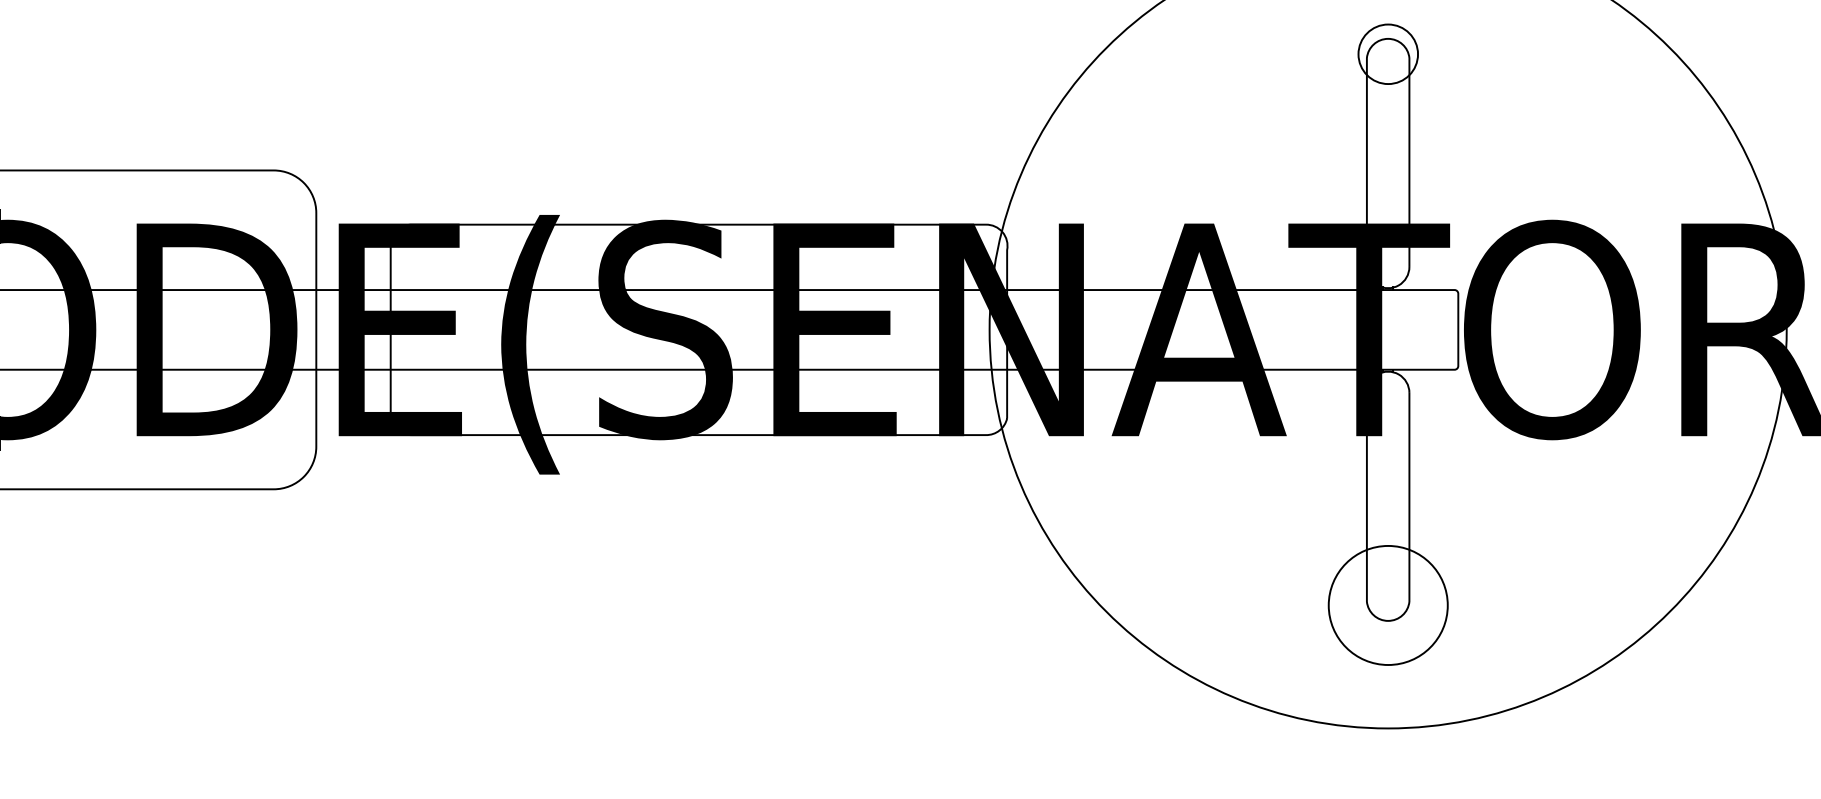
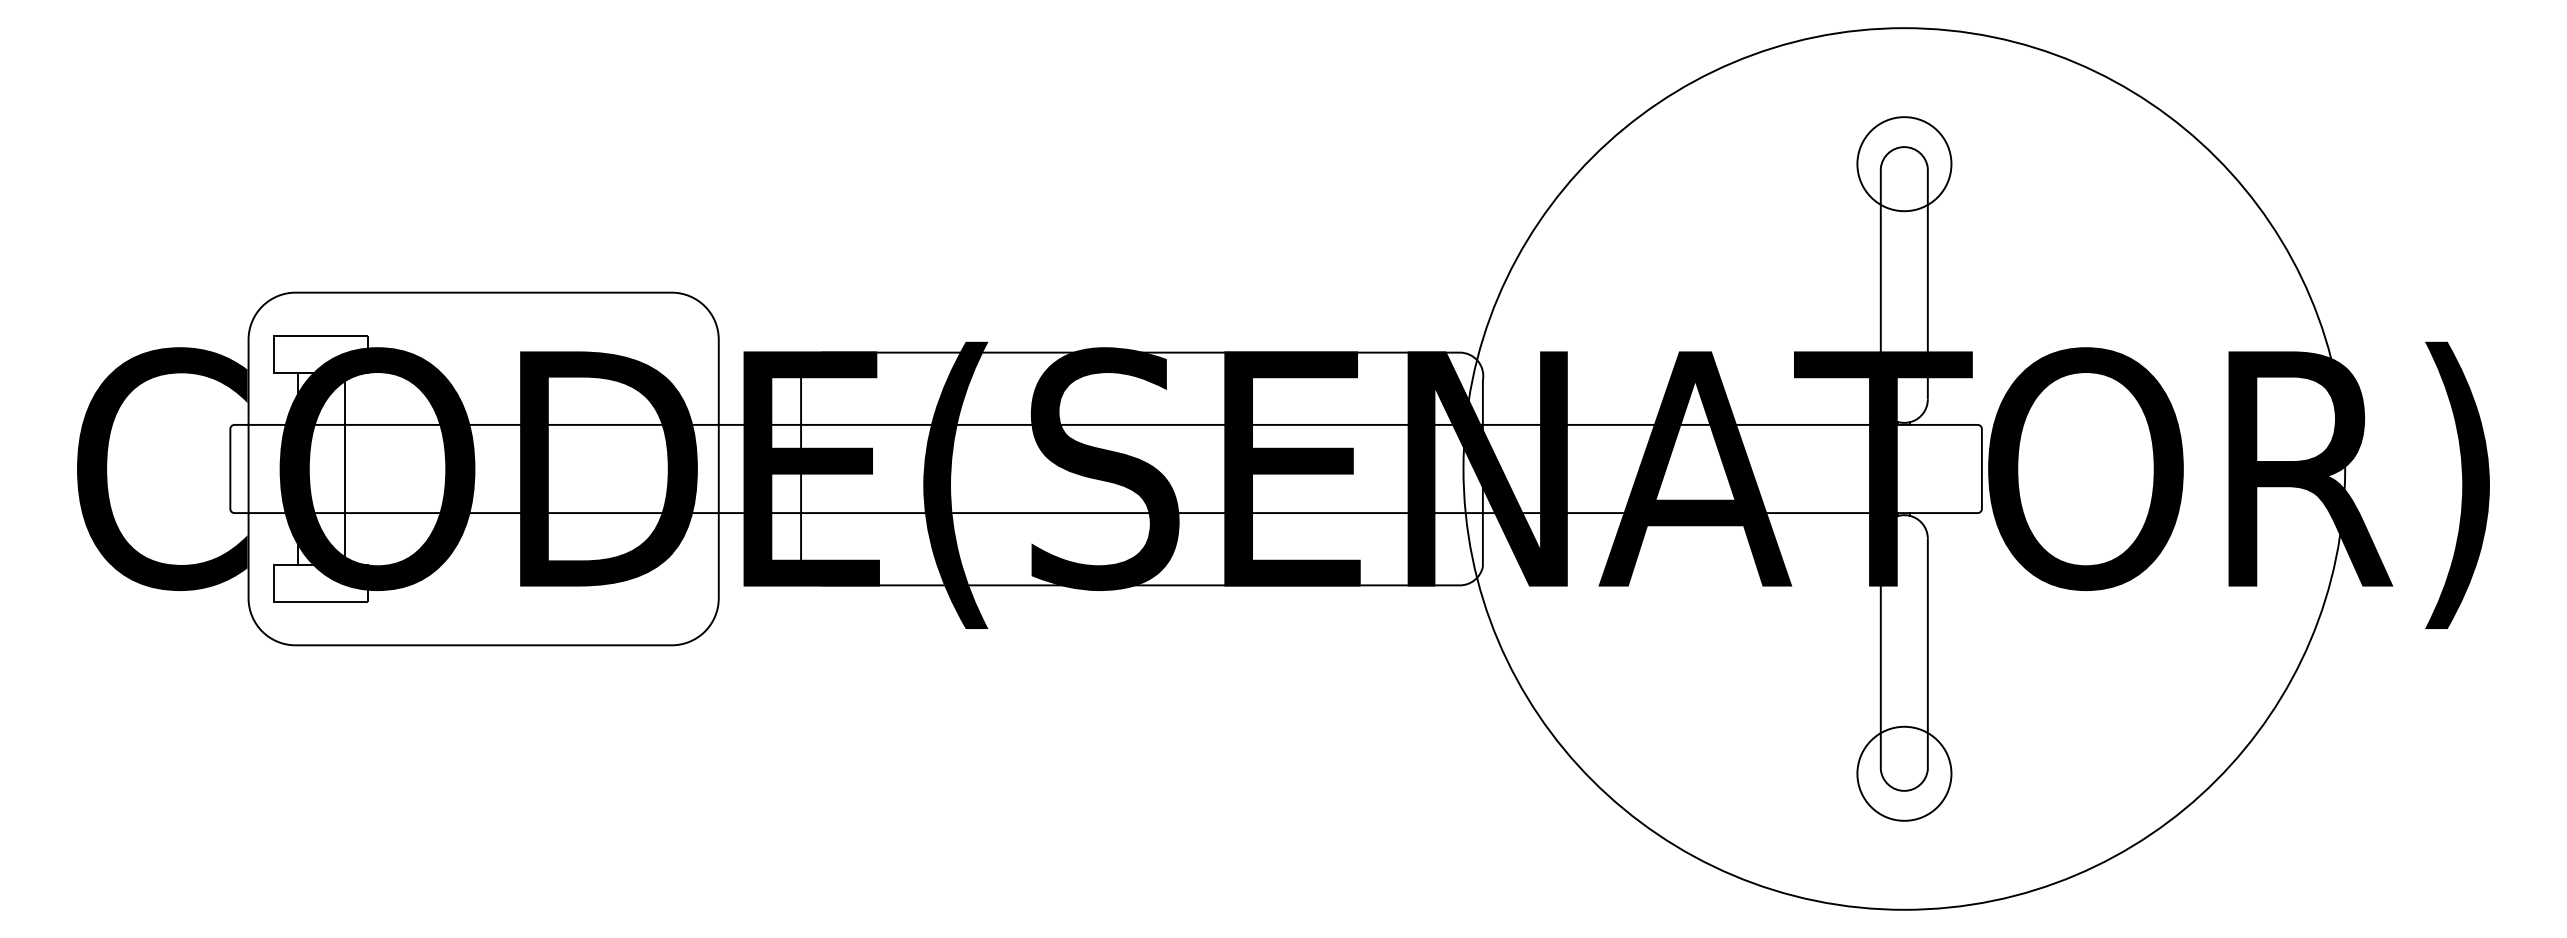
circle: (1388, 54) -> (1904, 164), size x1.43
circle: (1388, 605) -> (1904, 773), size x0.71

